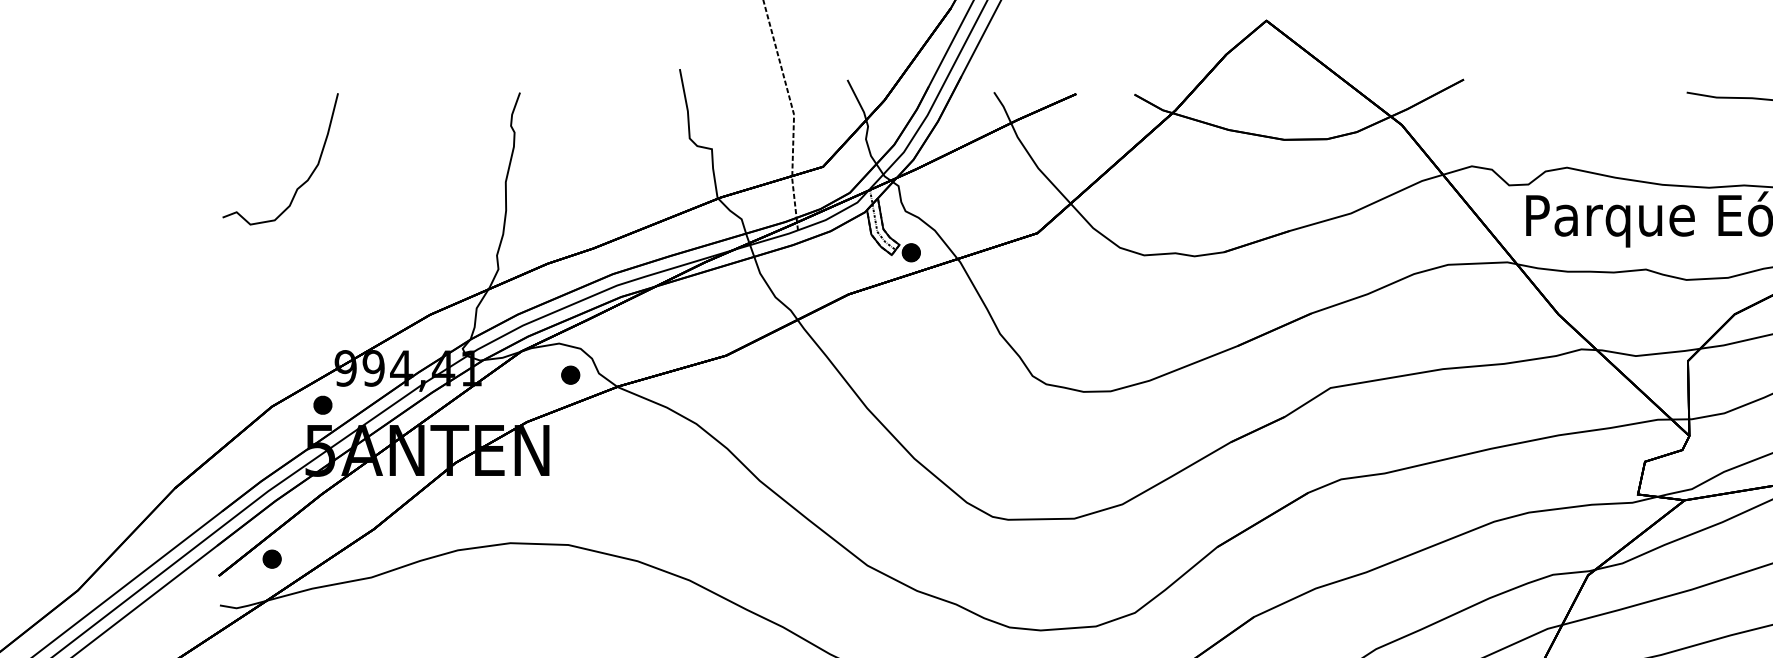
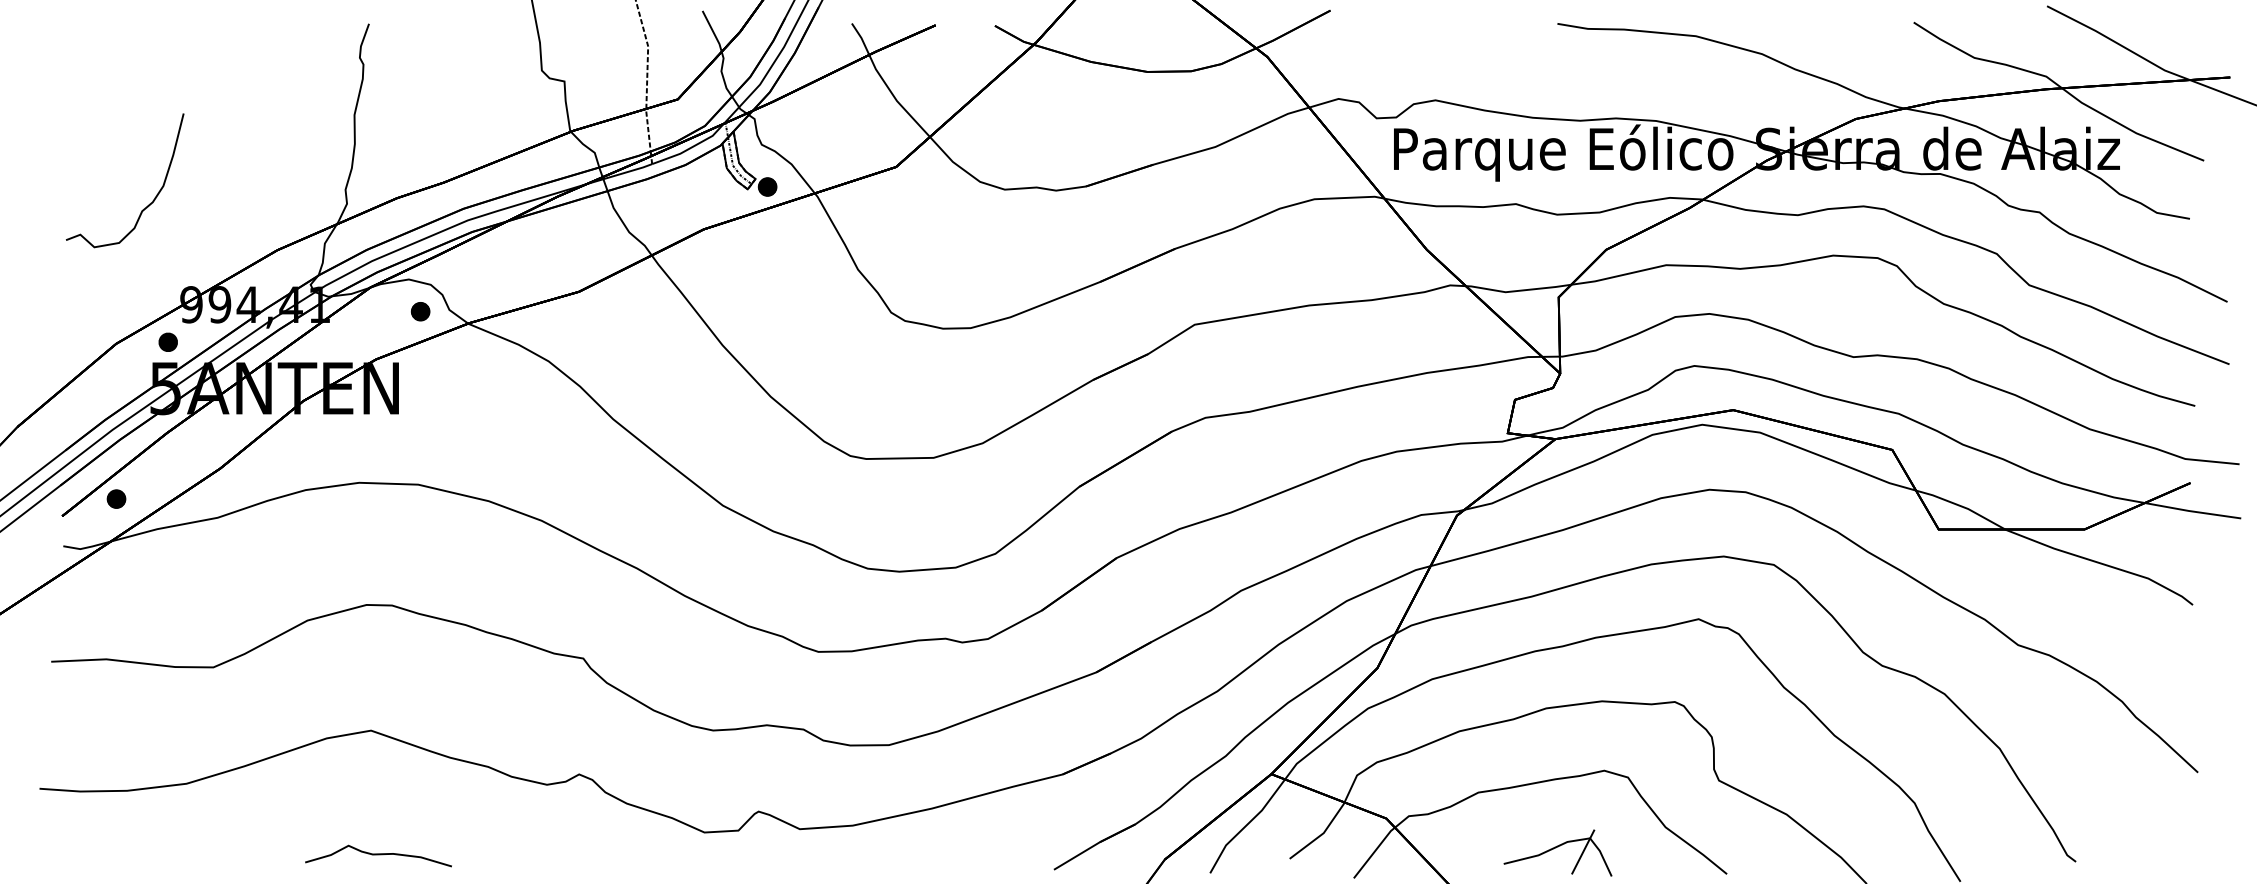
curve: (304, 181) -> (149, 203), moved

